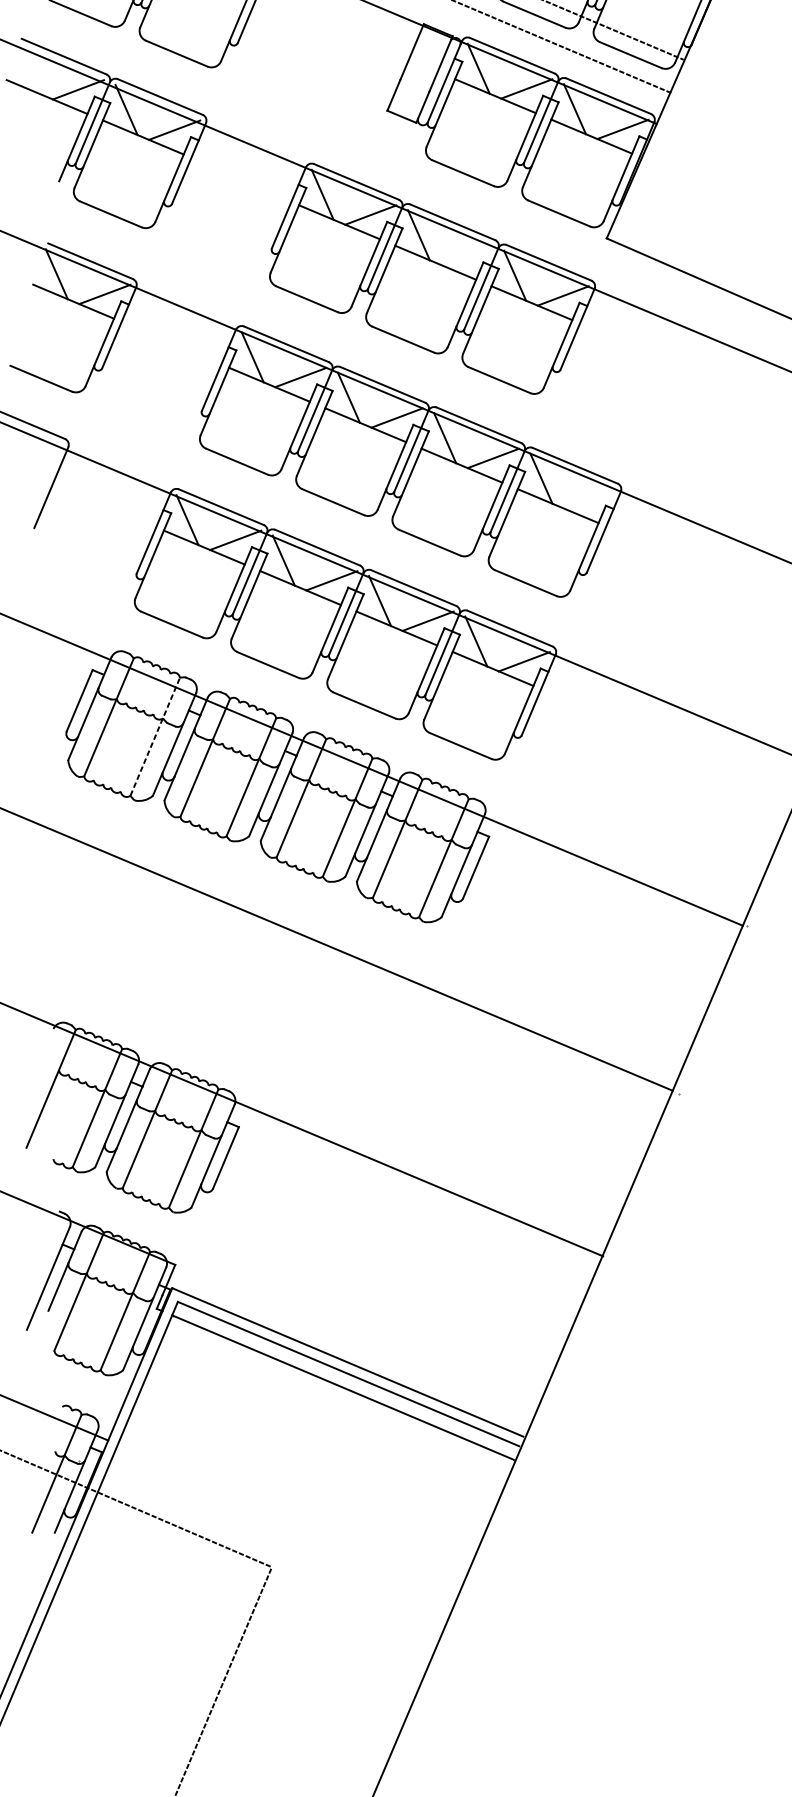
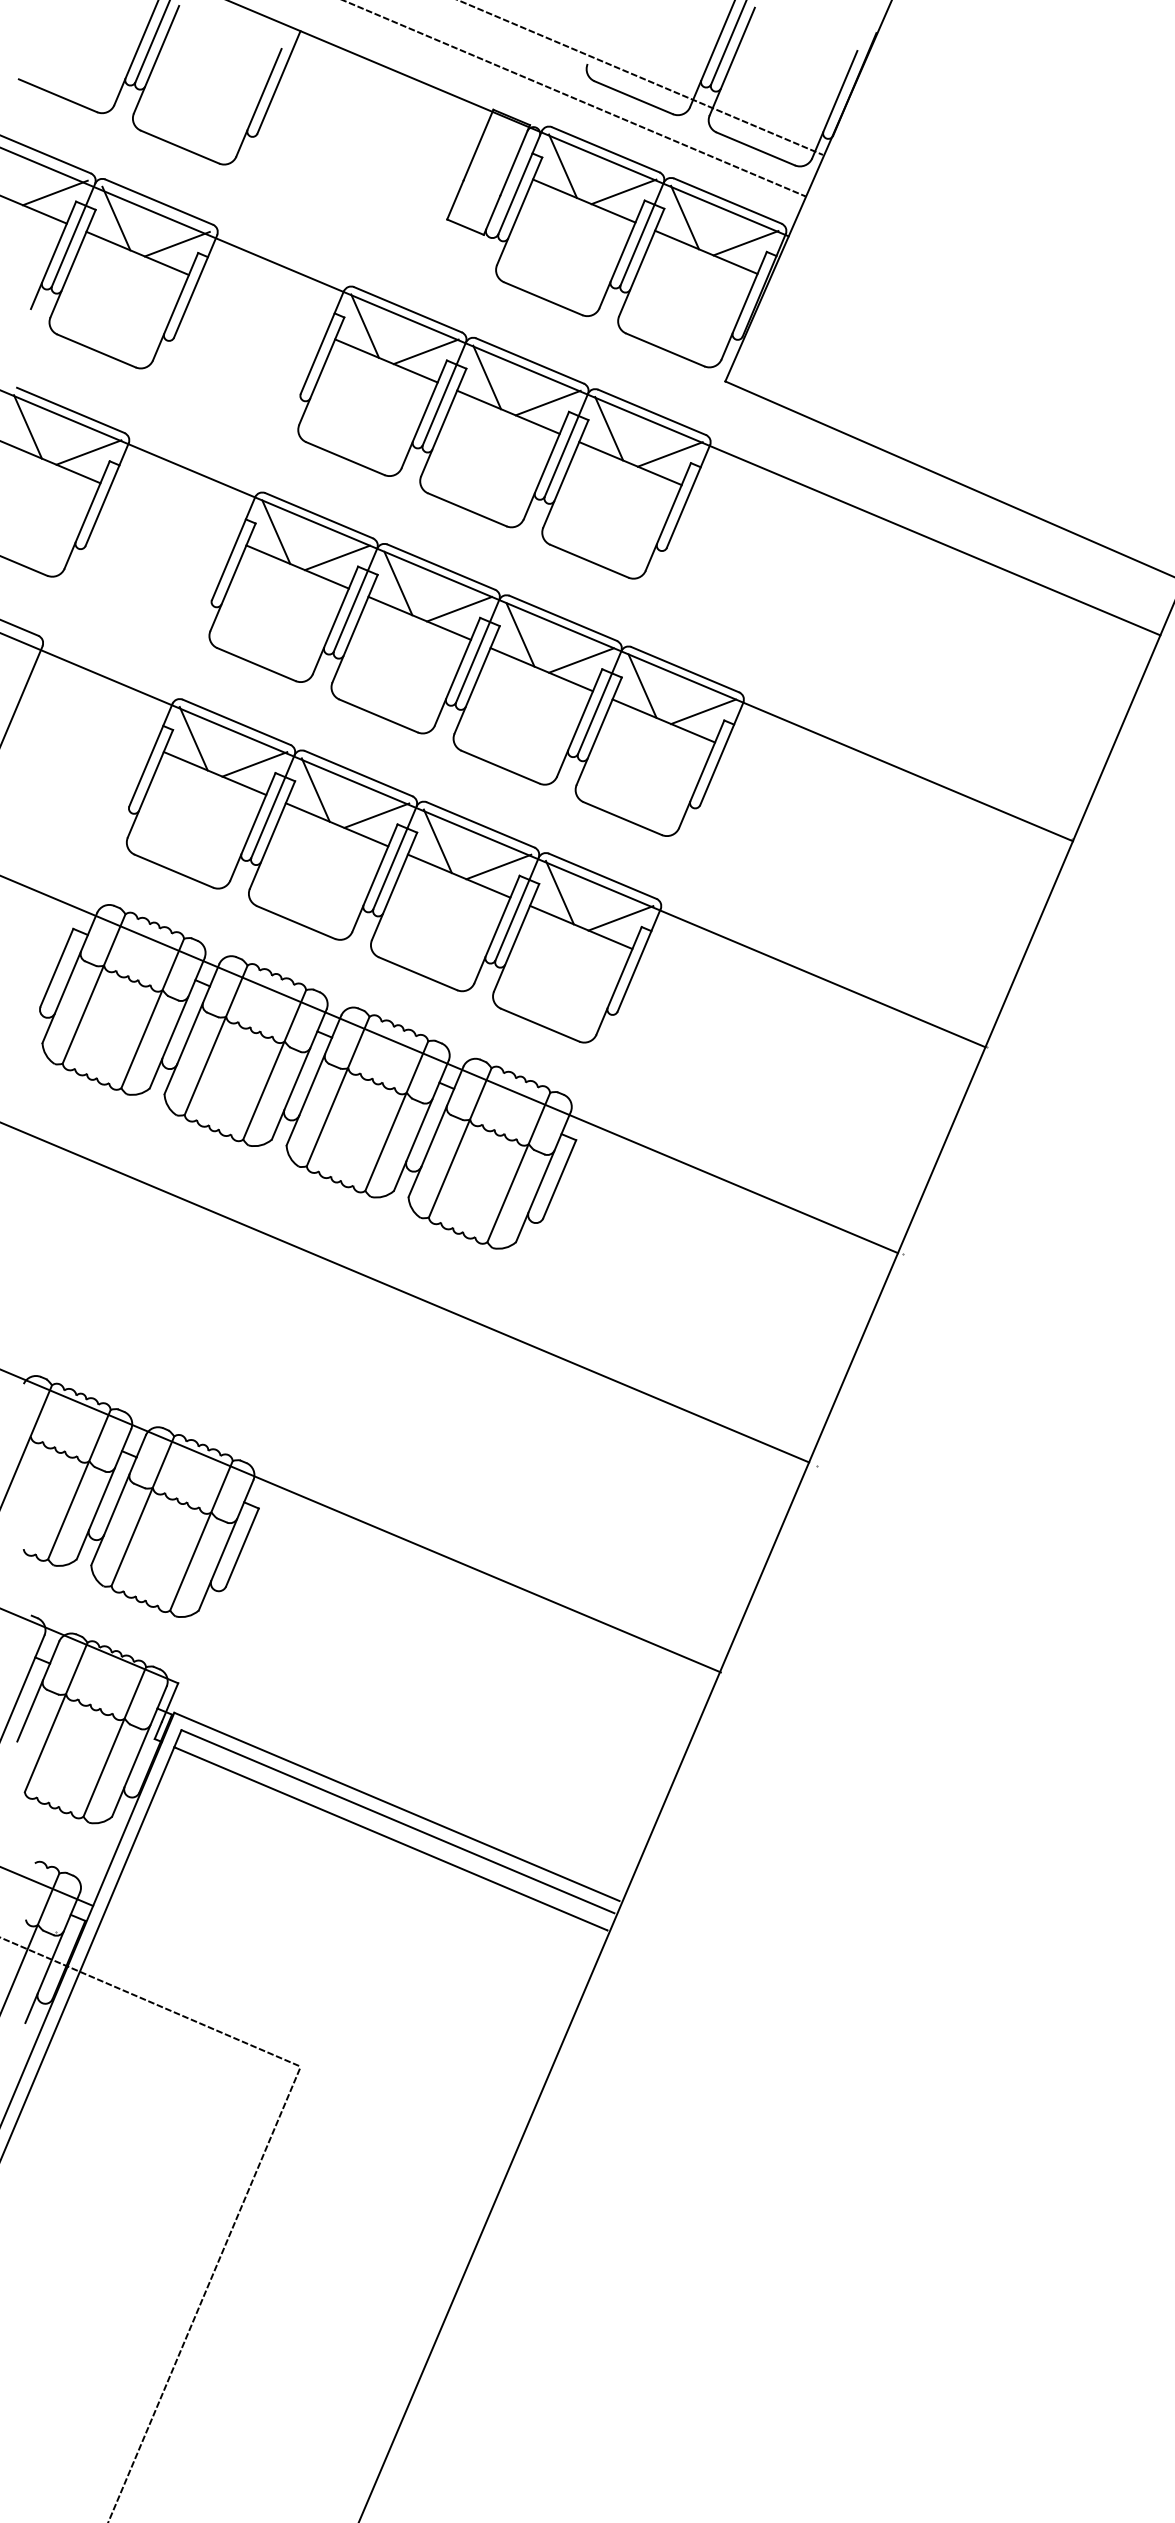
line: (466, 255) -> (547, 402), added
line: (589, 498) -> (703, 711), added
line: (155, 736) -> (152, 1013), dashed -> solid

